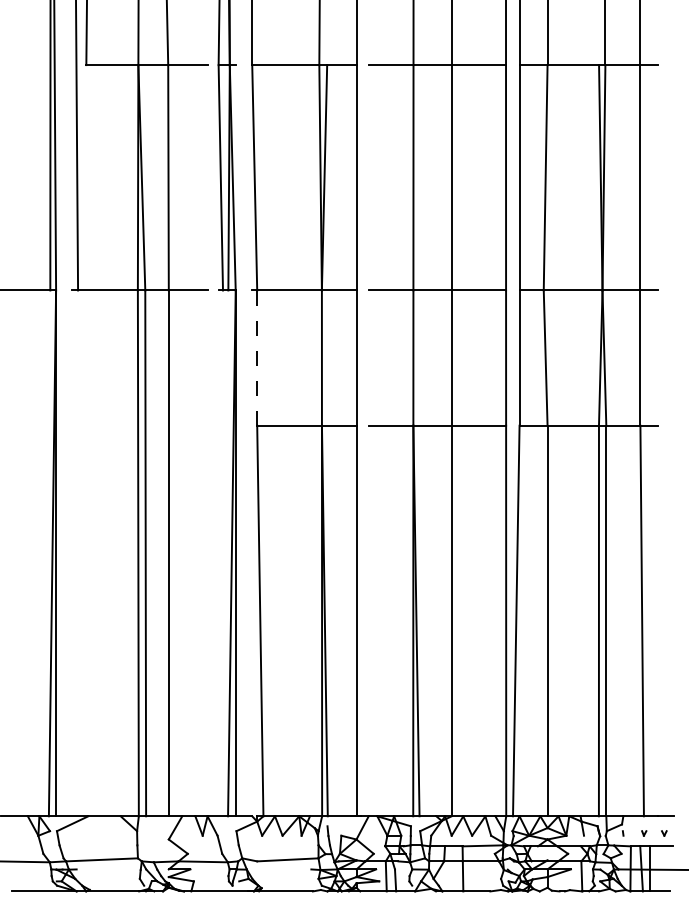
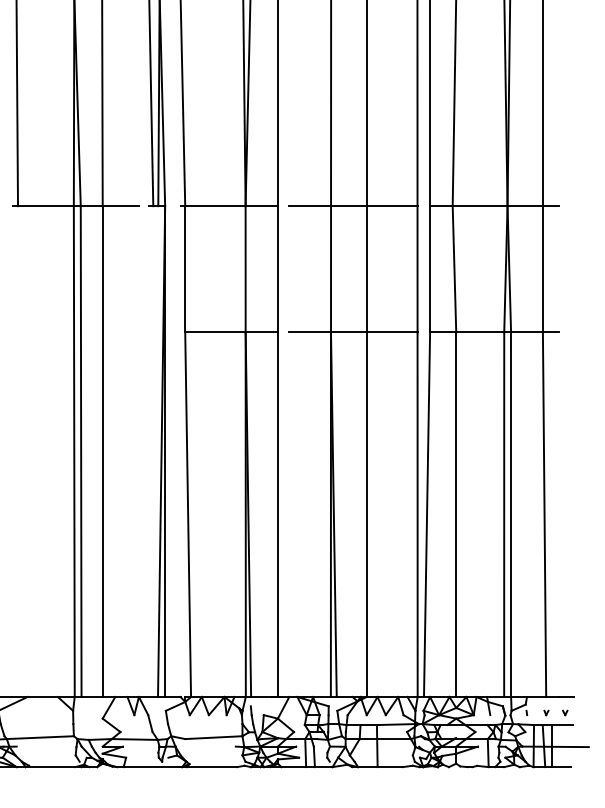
line: (257, 358) -> (185, 269), dashed -> solid

